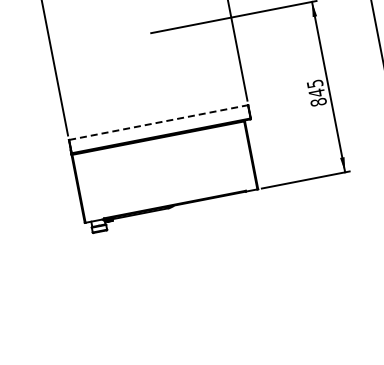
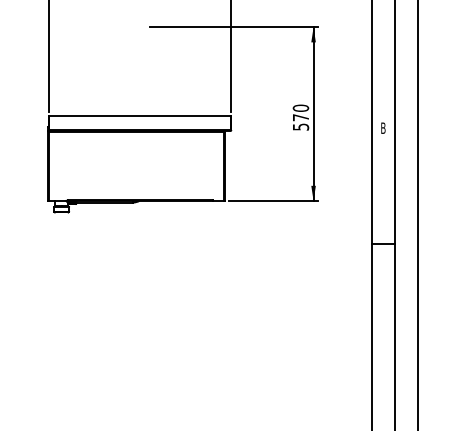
text: (316, 92) -> (300, 117), 845 -> 570
line: (159, 122) -> (140, 116), dashed -> solid

